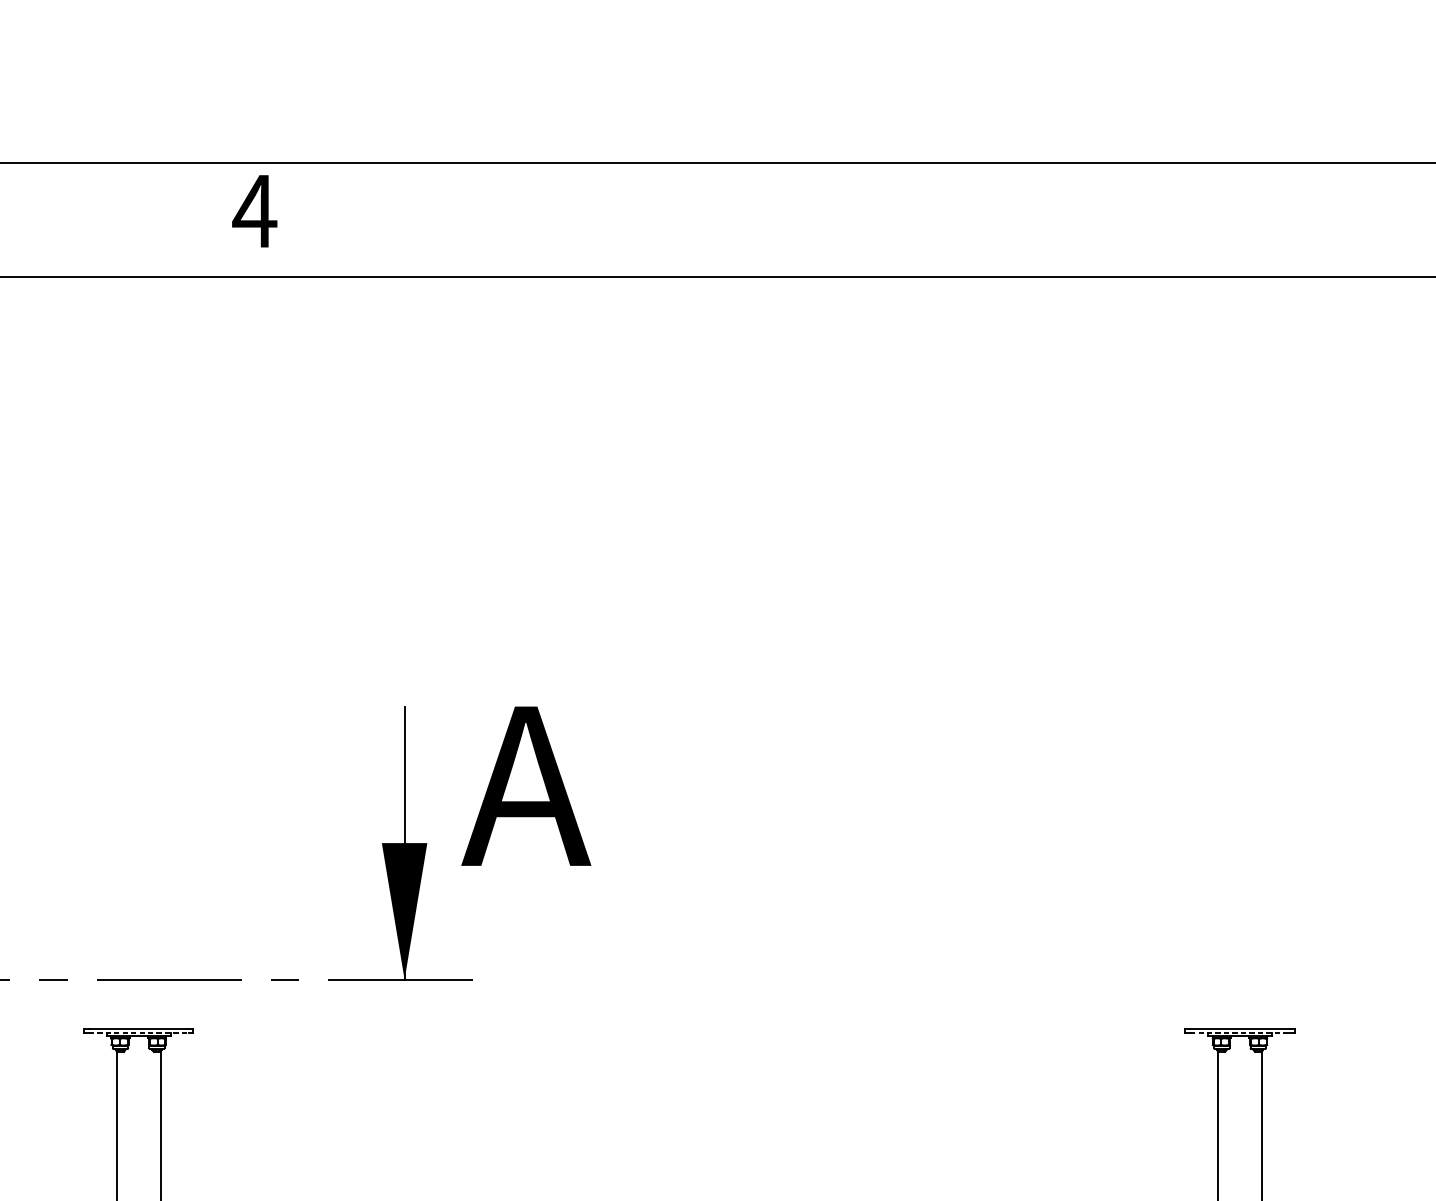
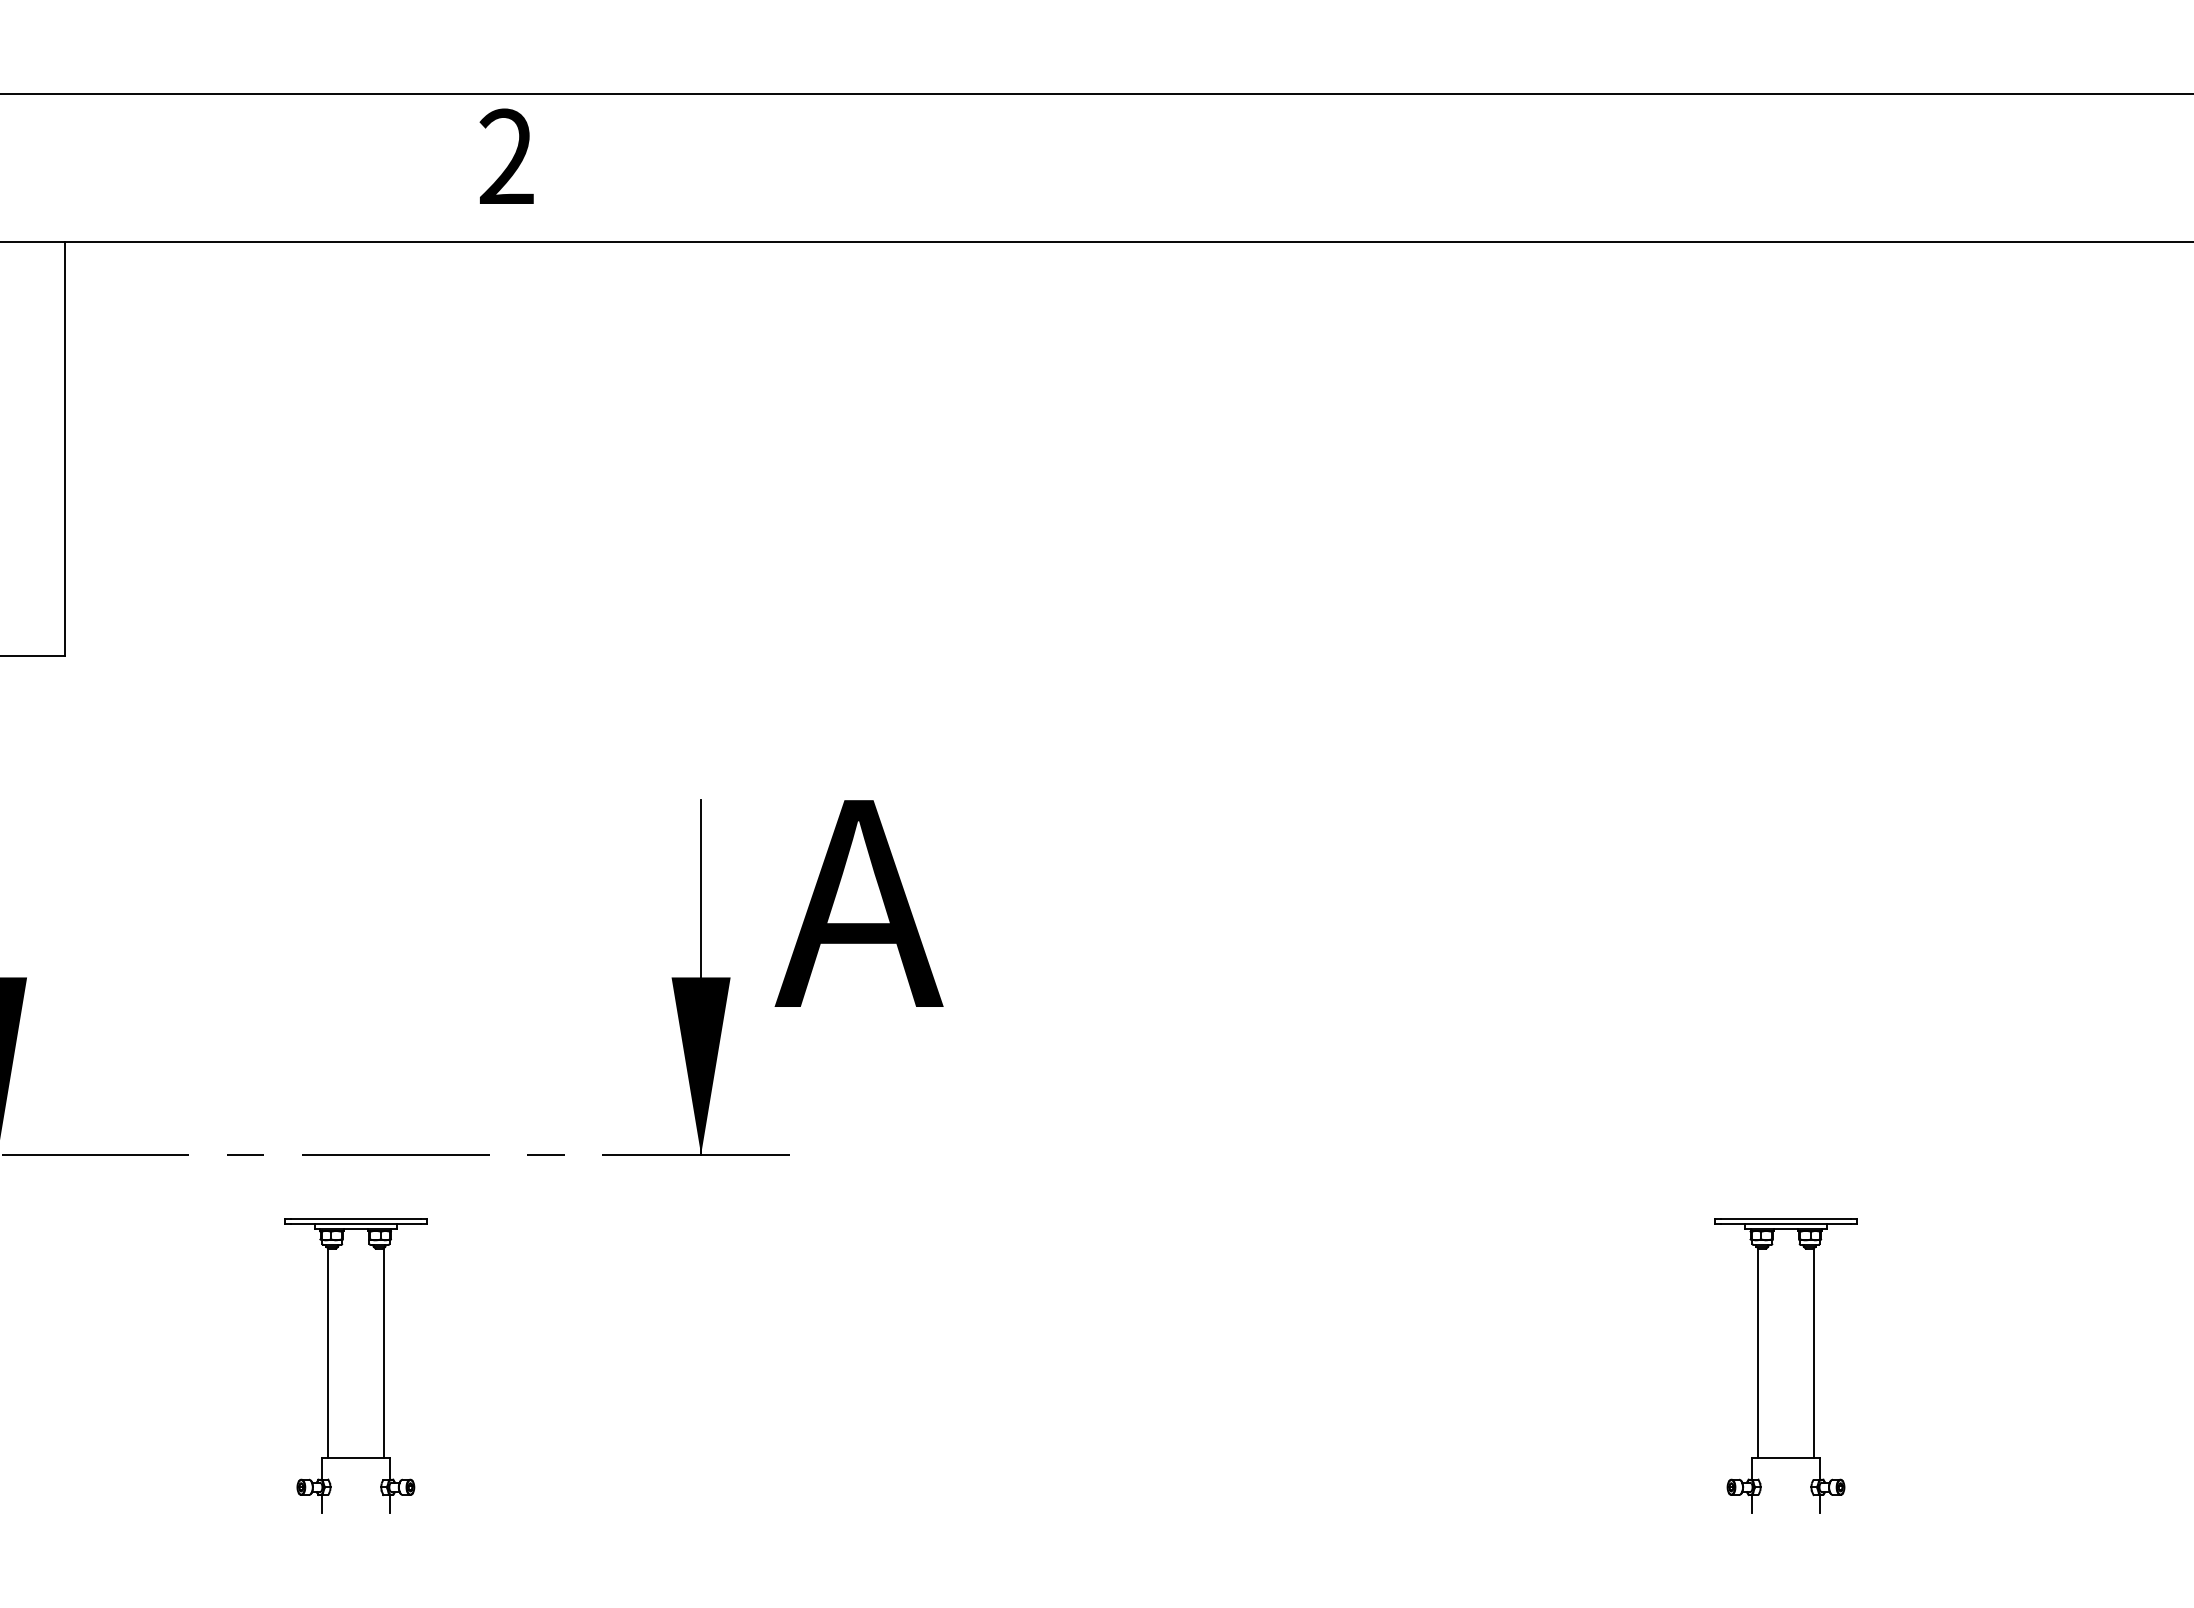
text: (254, 210) -> (506, 155), 4 -> 2
line: (139, 1032) -> (356, 1223), dashed -> solid
line: (1240, 1032) -> (1786, 1223), dashed -> solid

